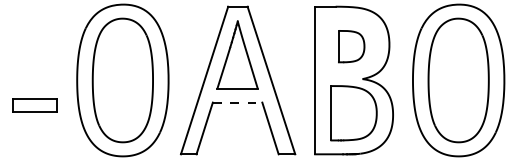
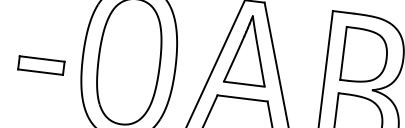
part: (351, 46) -> (364, 55), size x1.67
line: (237, 102) -> (242, 98), dashed -> solid
part: (34, 105) -> (41, 65), moved

